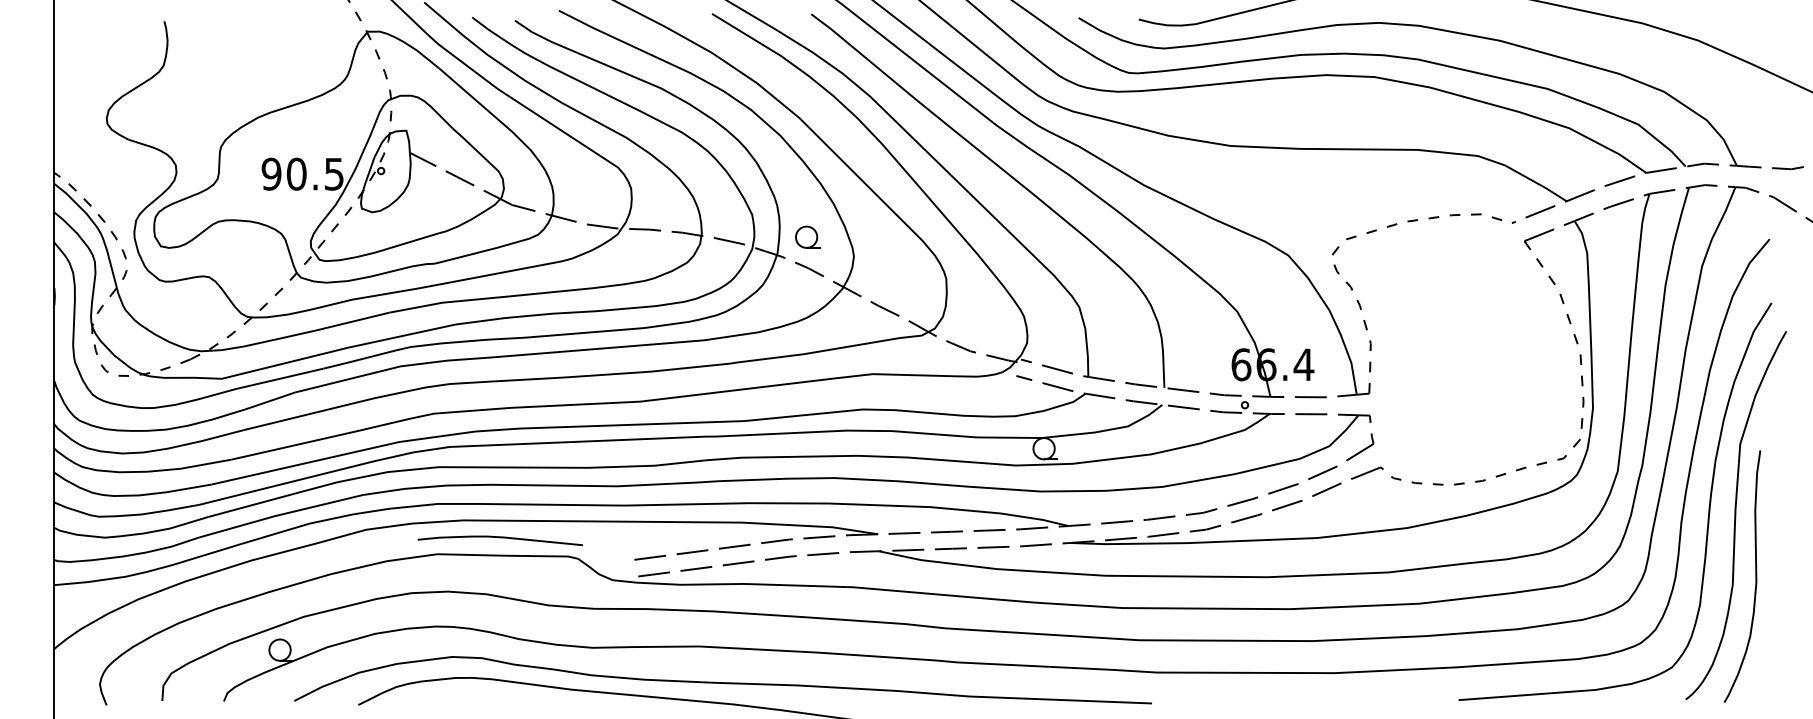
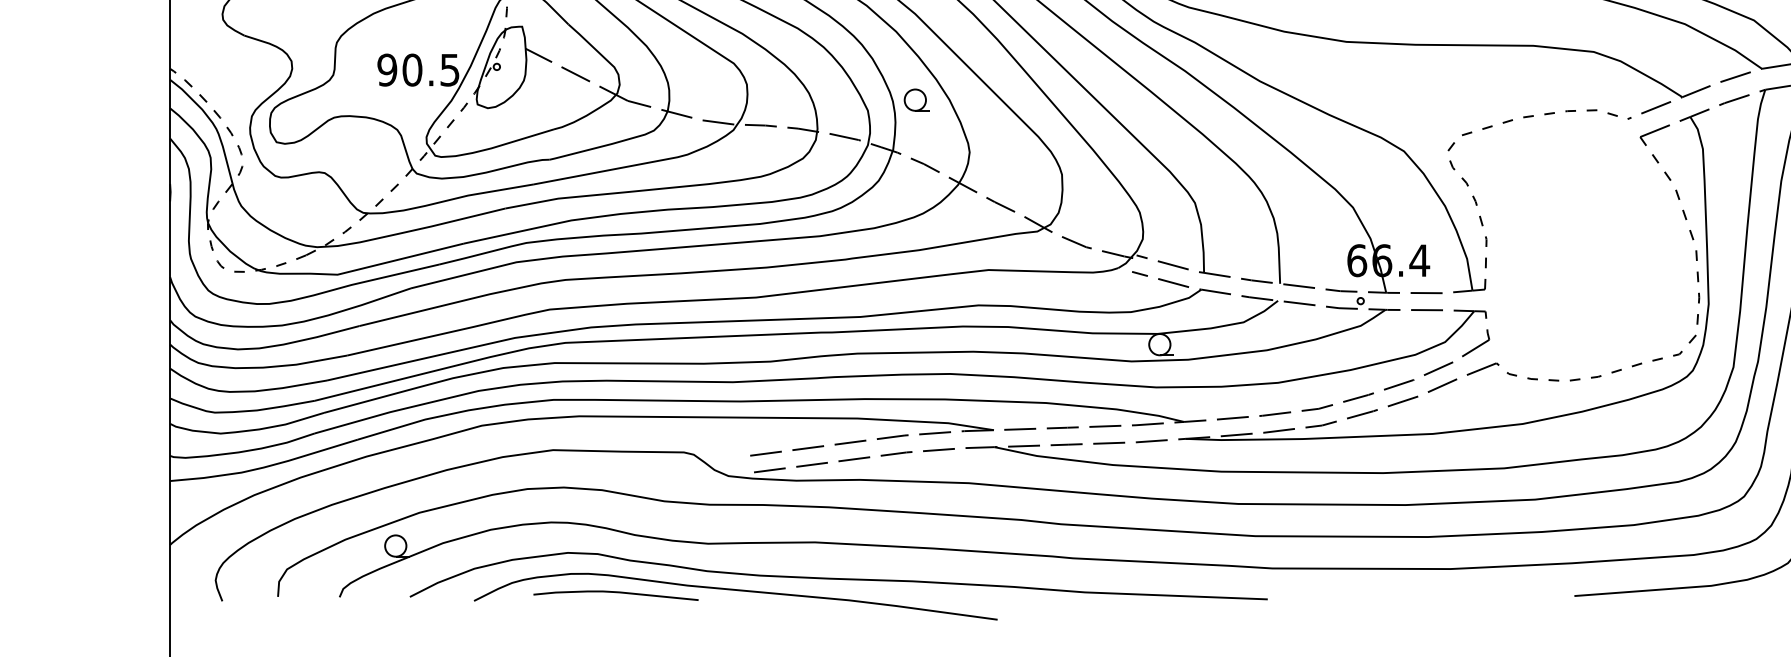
part: (807, 236) -> (916, 99), moved
curve: (499, 538) -> (615, 593), moved

